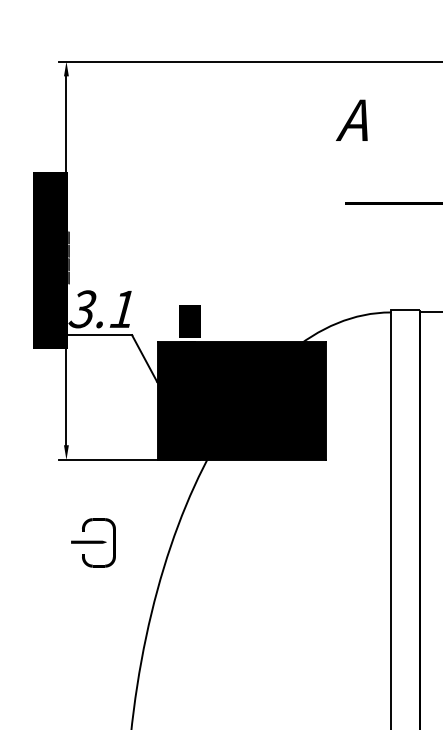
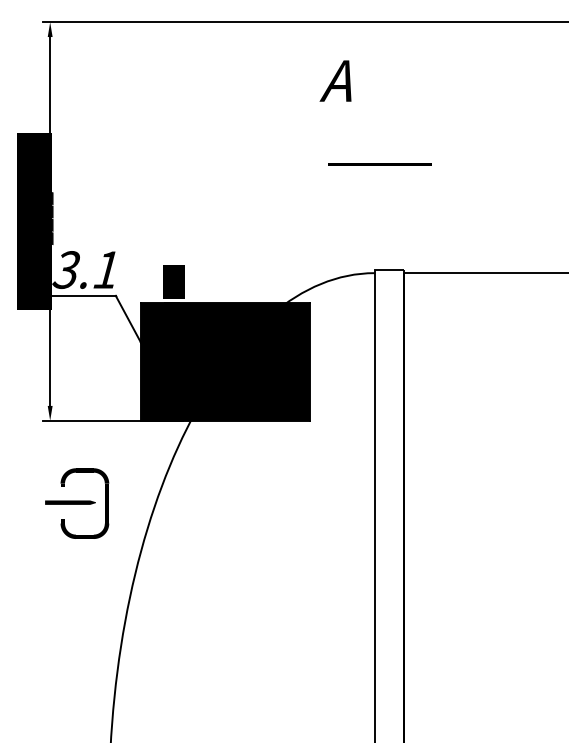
part: (93, 542) -> (77, 503), size x1.43

